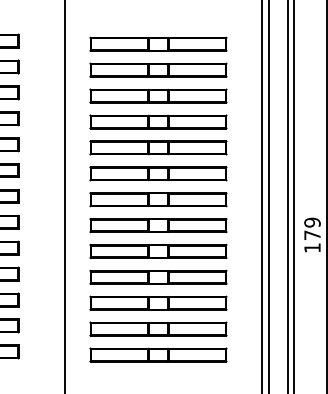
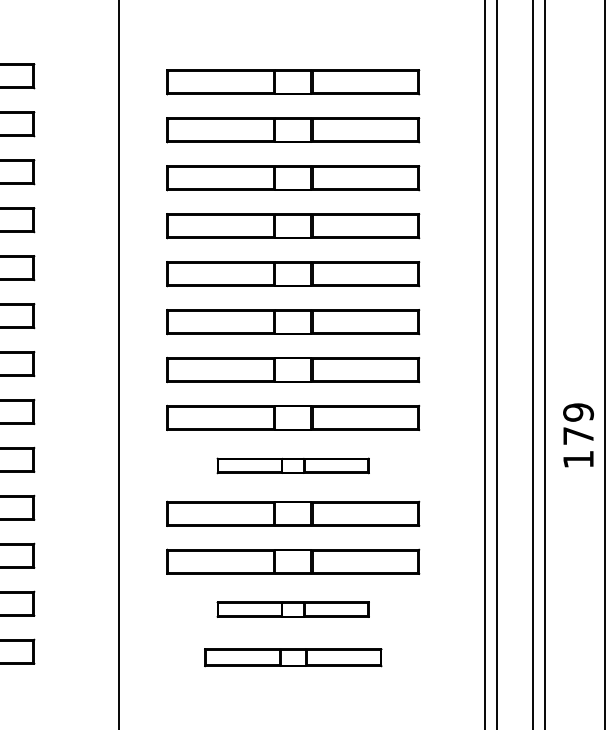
part: (158, 251) -> (293, 465), size x0.6
part: (158, 328) -> (293, 608), size x0.6
part: (158, 354) -> (293, 656), size x0.7

